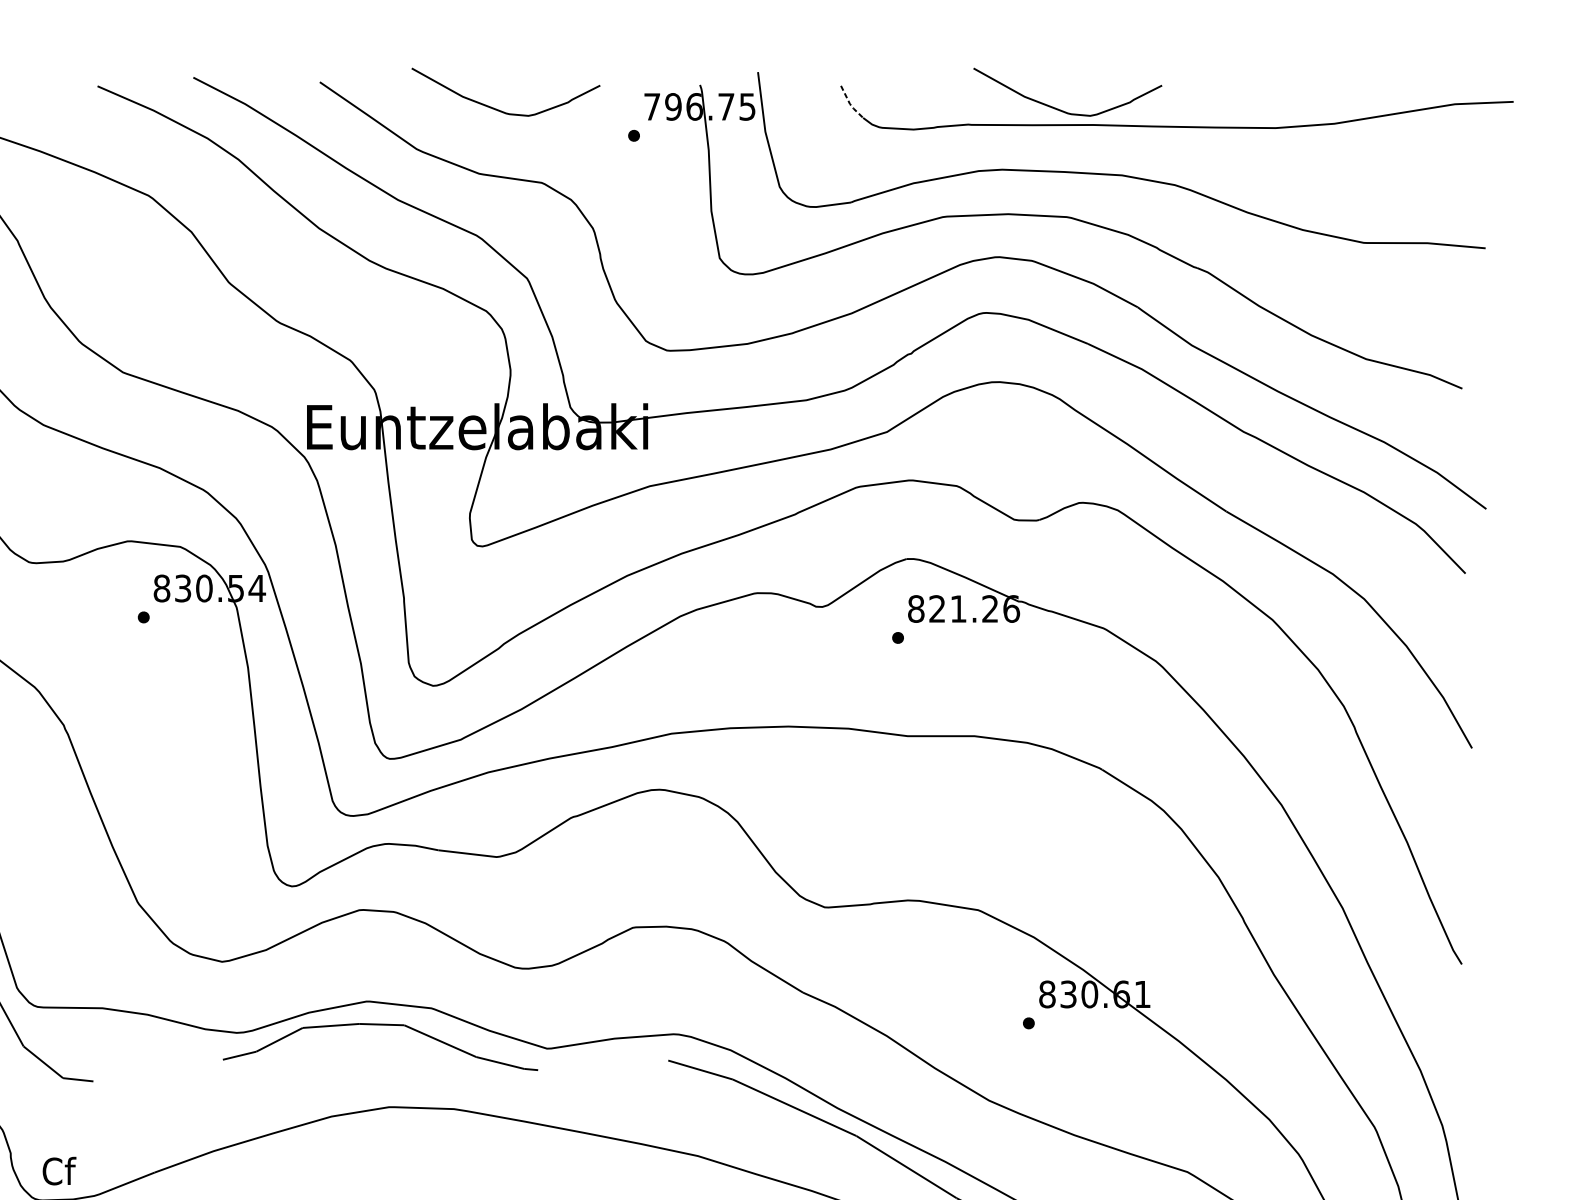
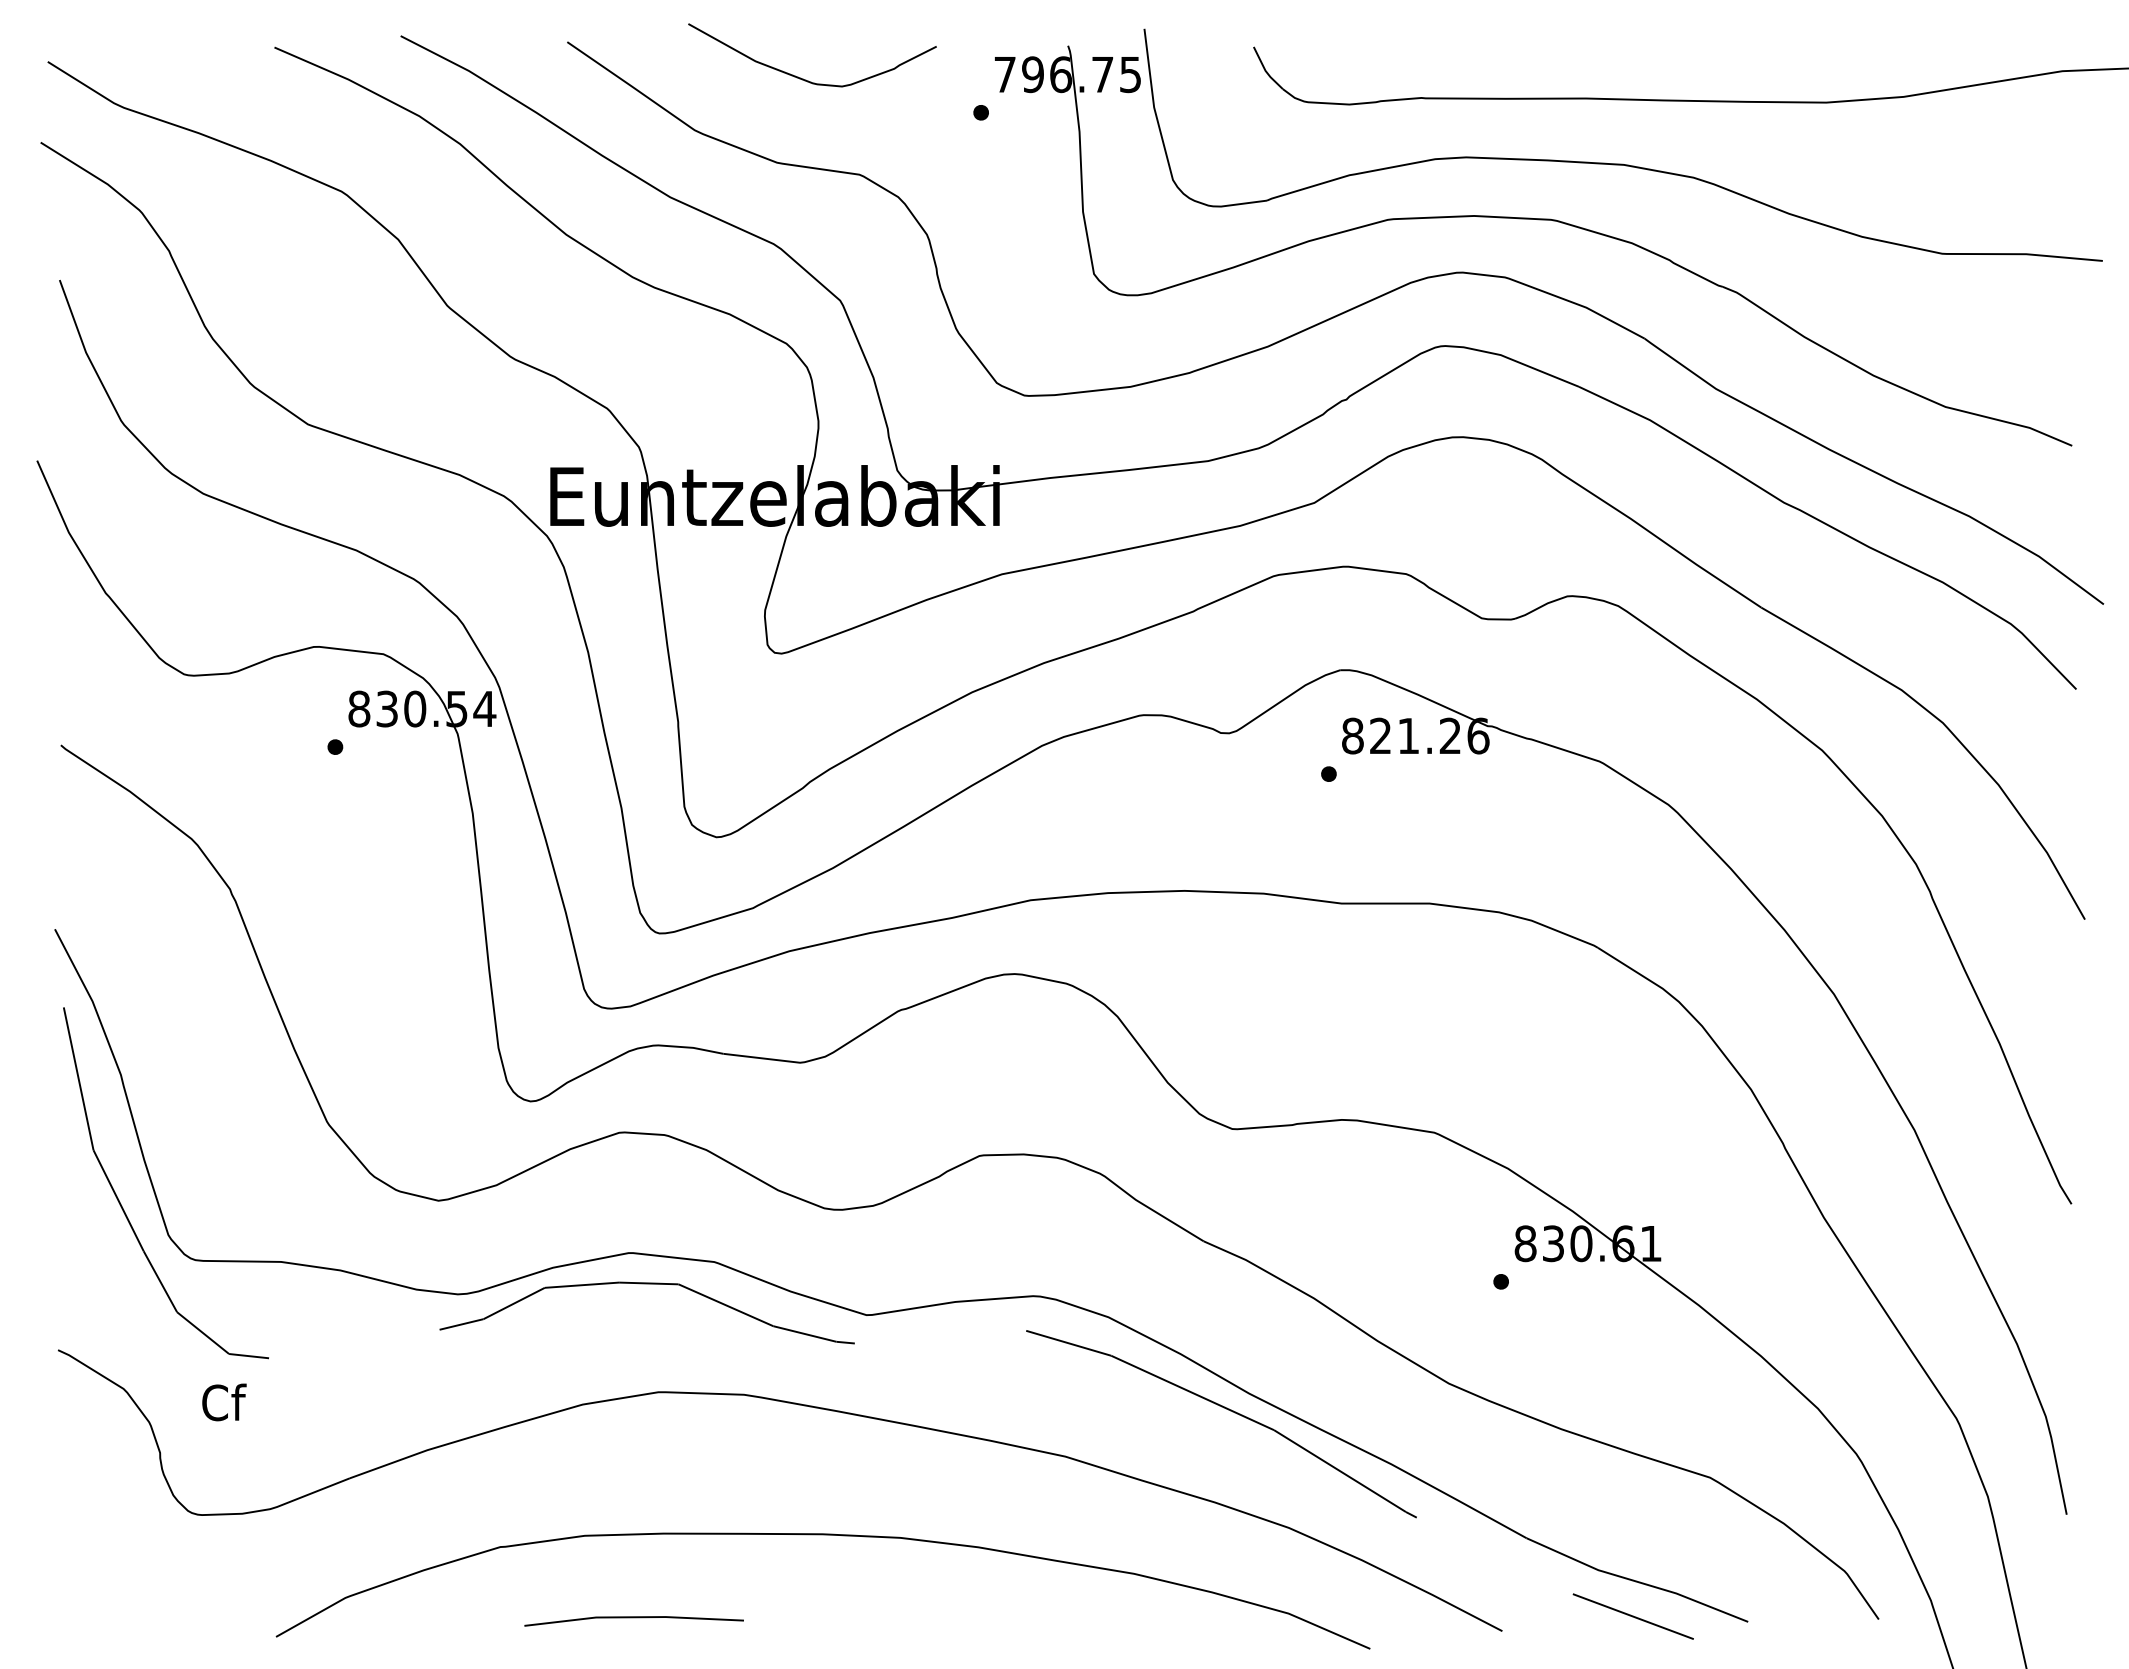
line: (849, 103) -> (1265, 70), dashed -> solid
curve: (1060, 109) -> (1543, 78), removed
text: (59, 1171) -> (224, 1402), moved

